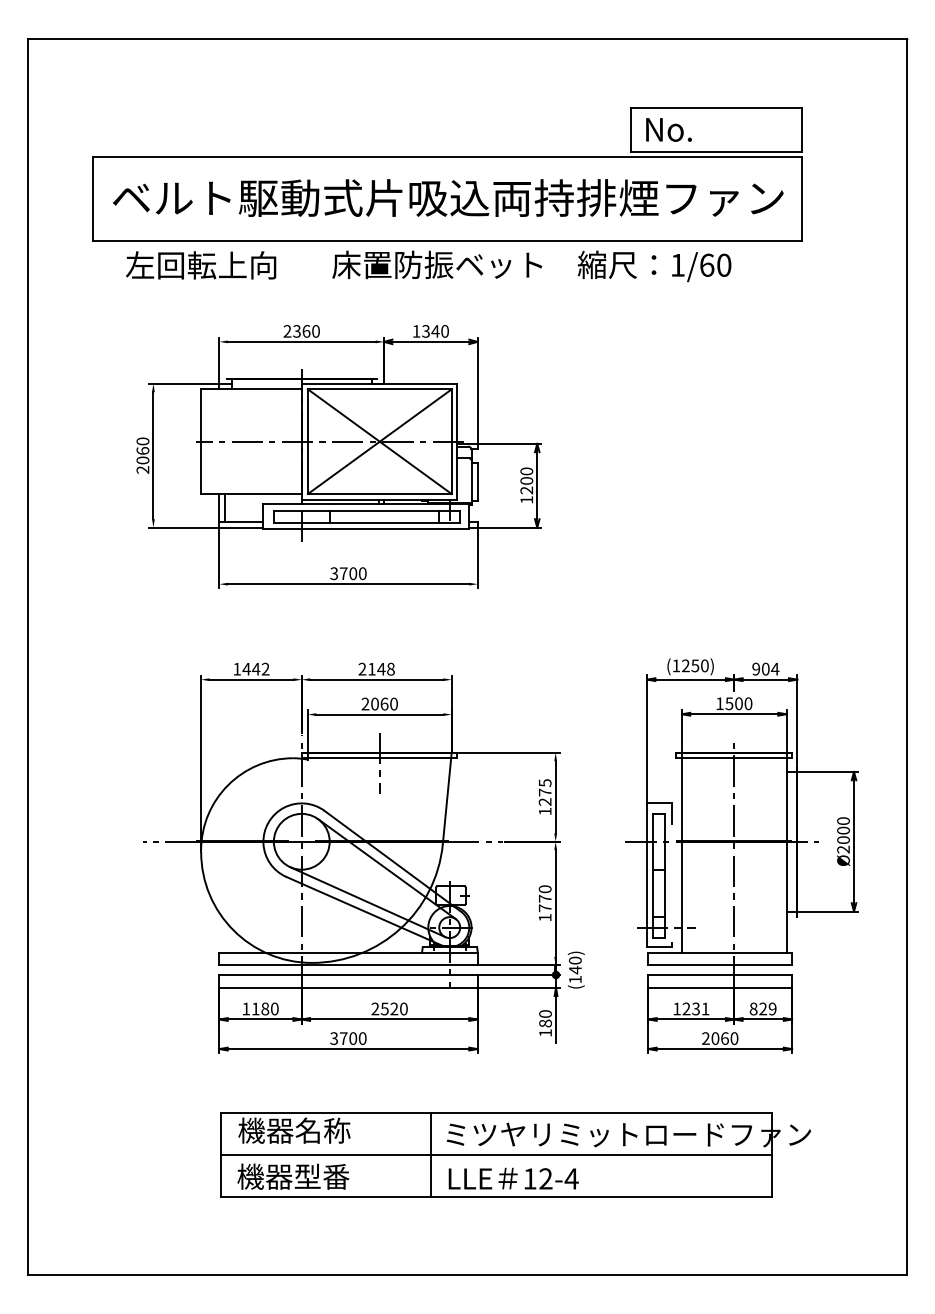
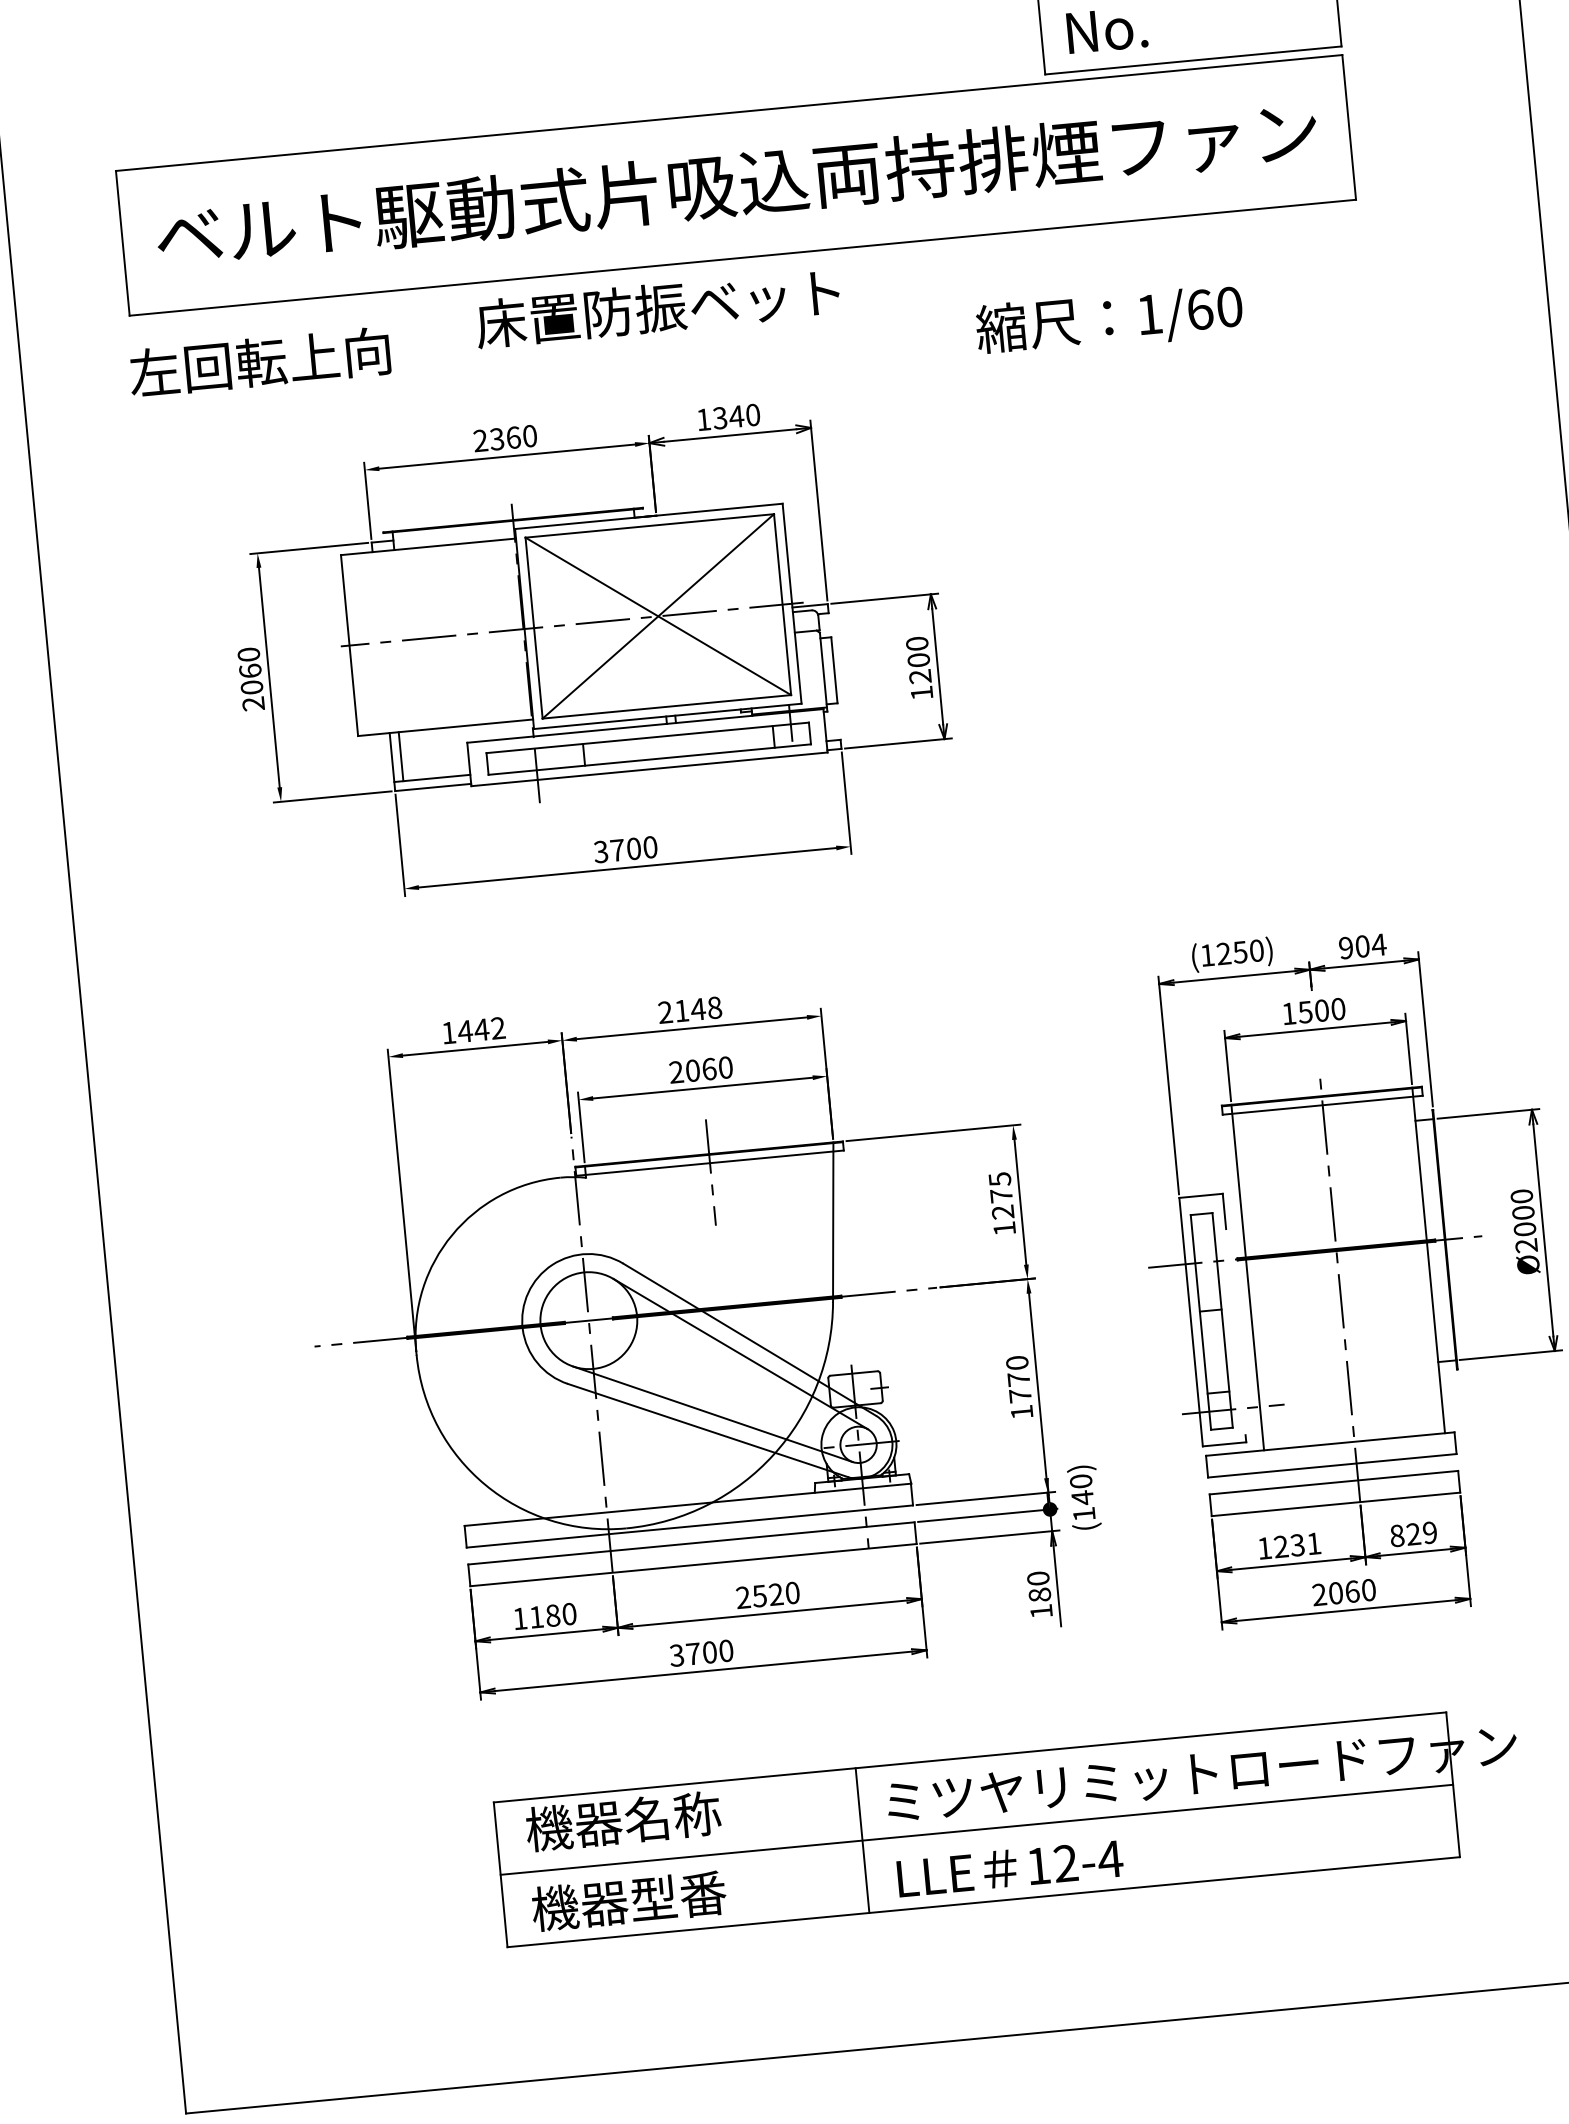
text: (437, 264) -> (658, 307), moved
text: (201, 265) -> (260, 362), moved
text: (654, 266) -> (1109, 320), moved

